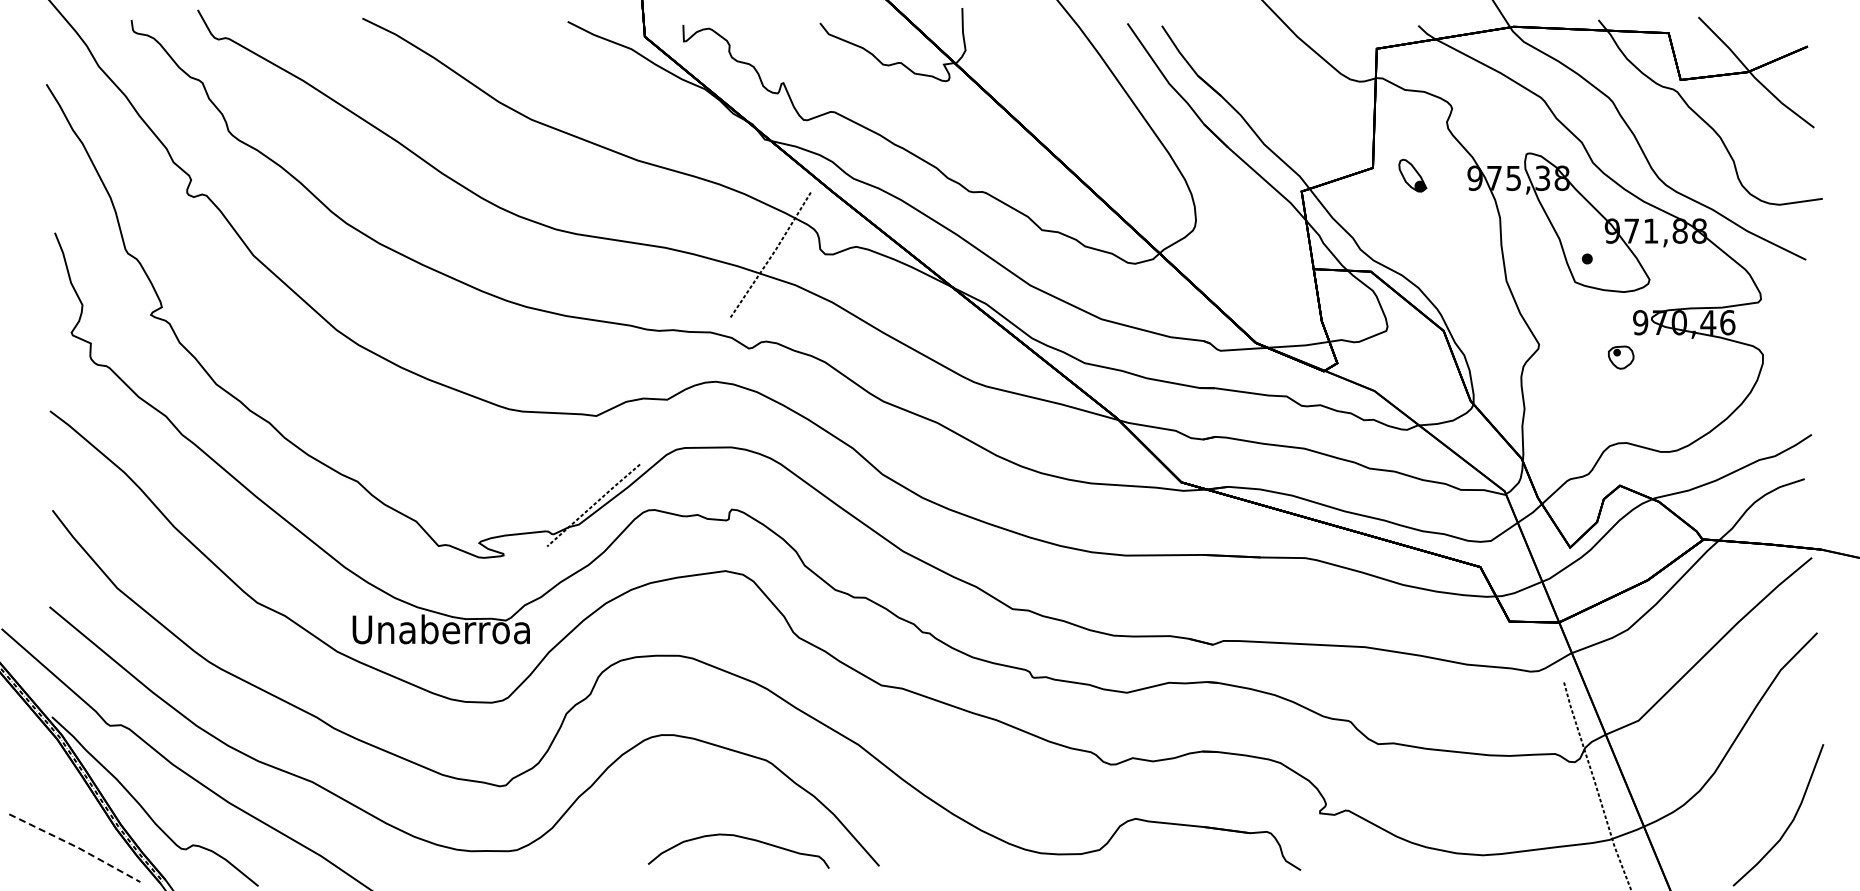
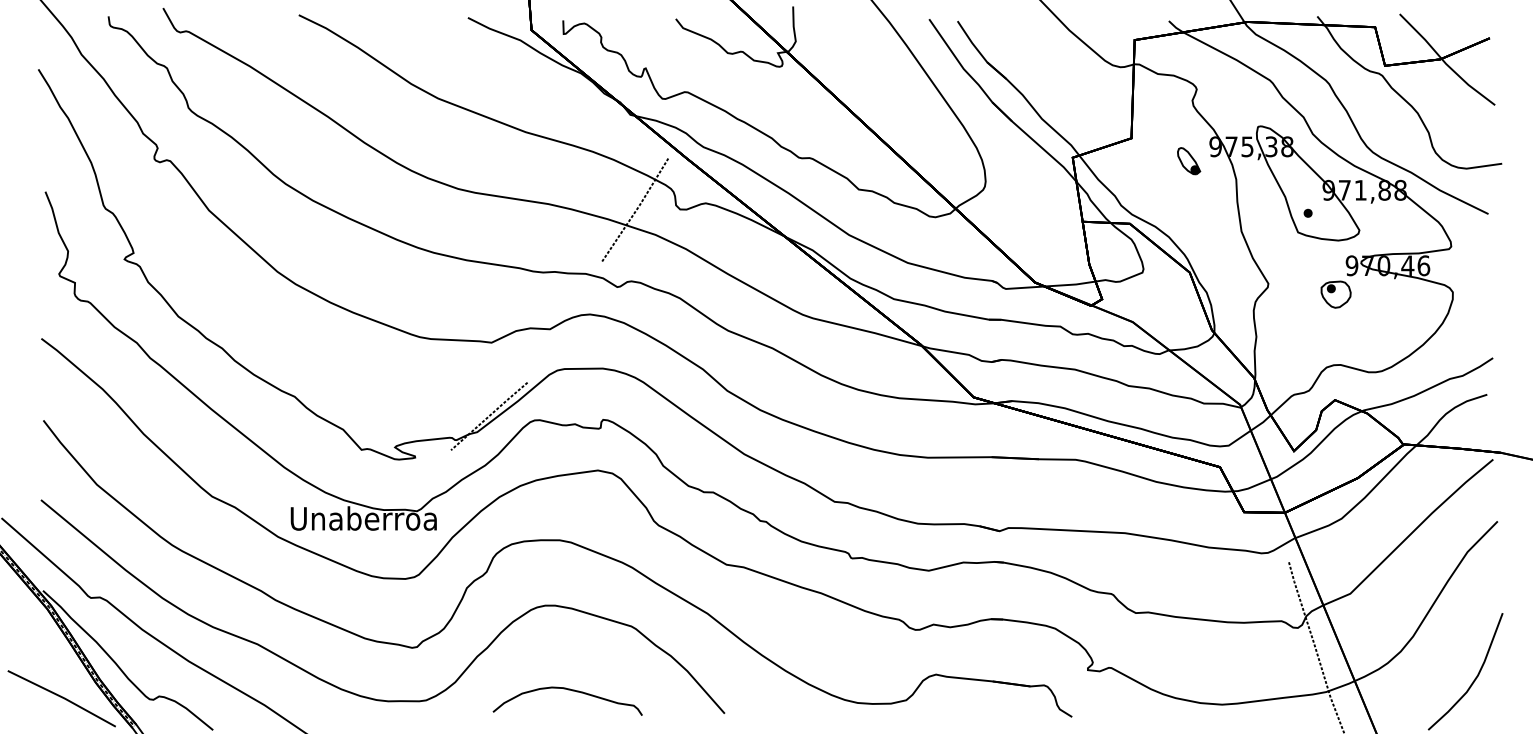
part: (1412, 175) -> (1188, 161), moved
part: (1620, 357) -> (1335, 294), size x1.43
curve: (742, 838) -> (570, 690), moved
line: (75, 846) -> (62, 697), dashed -> solid

